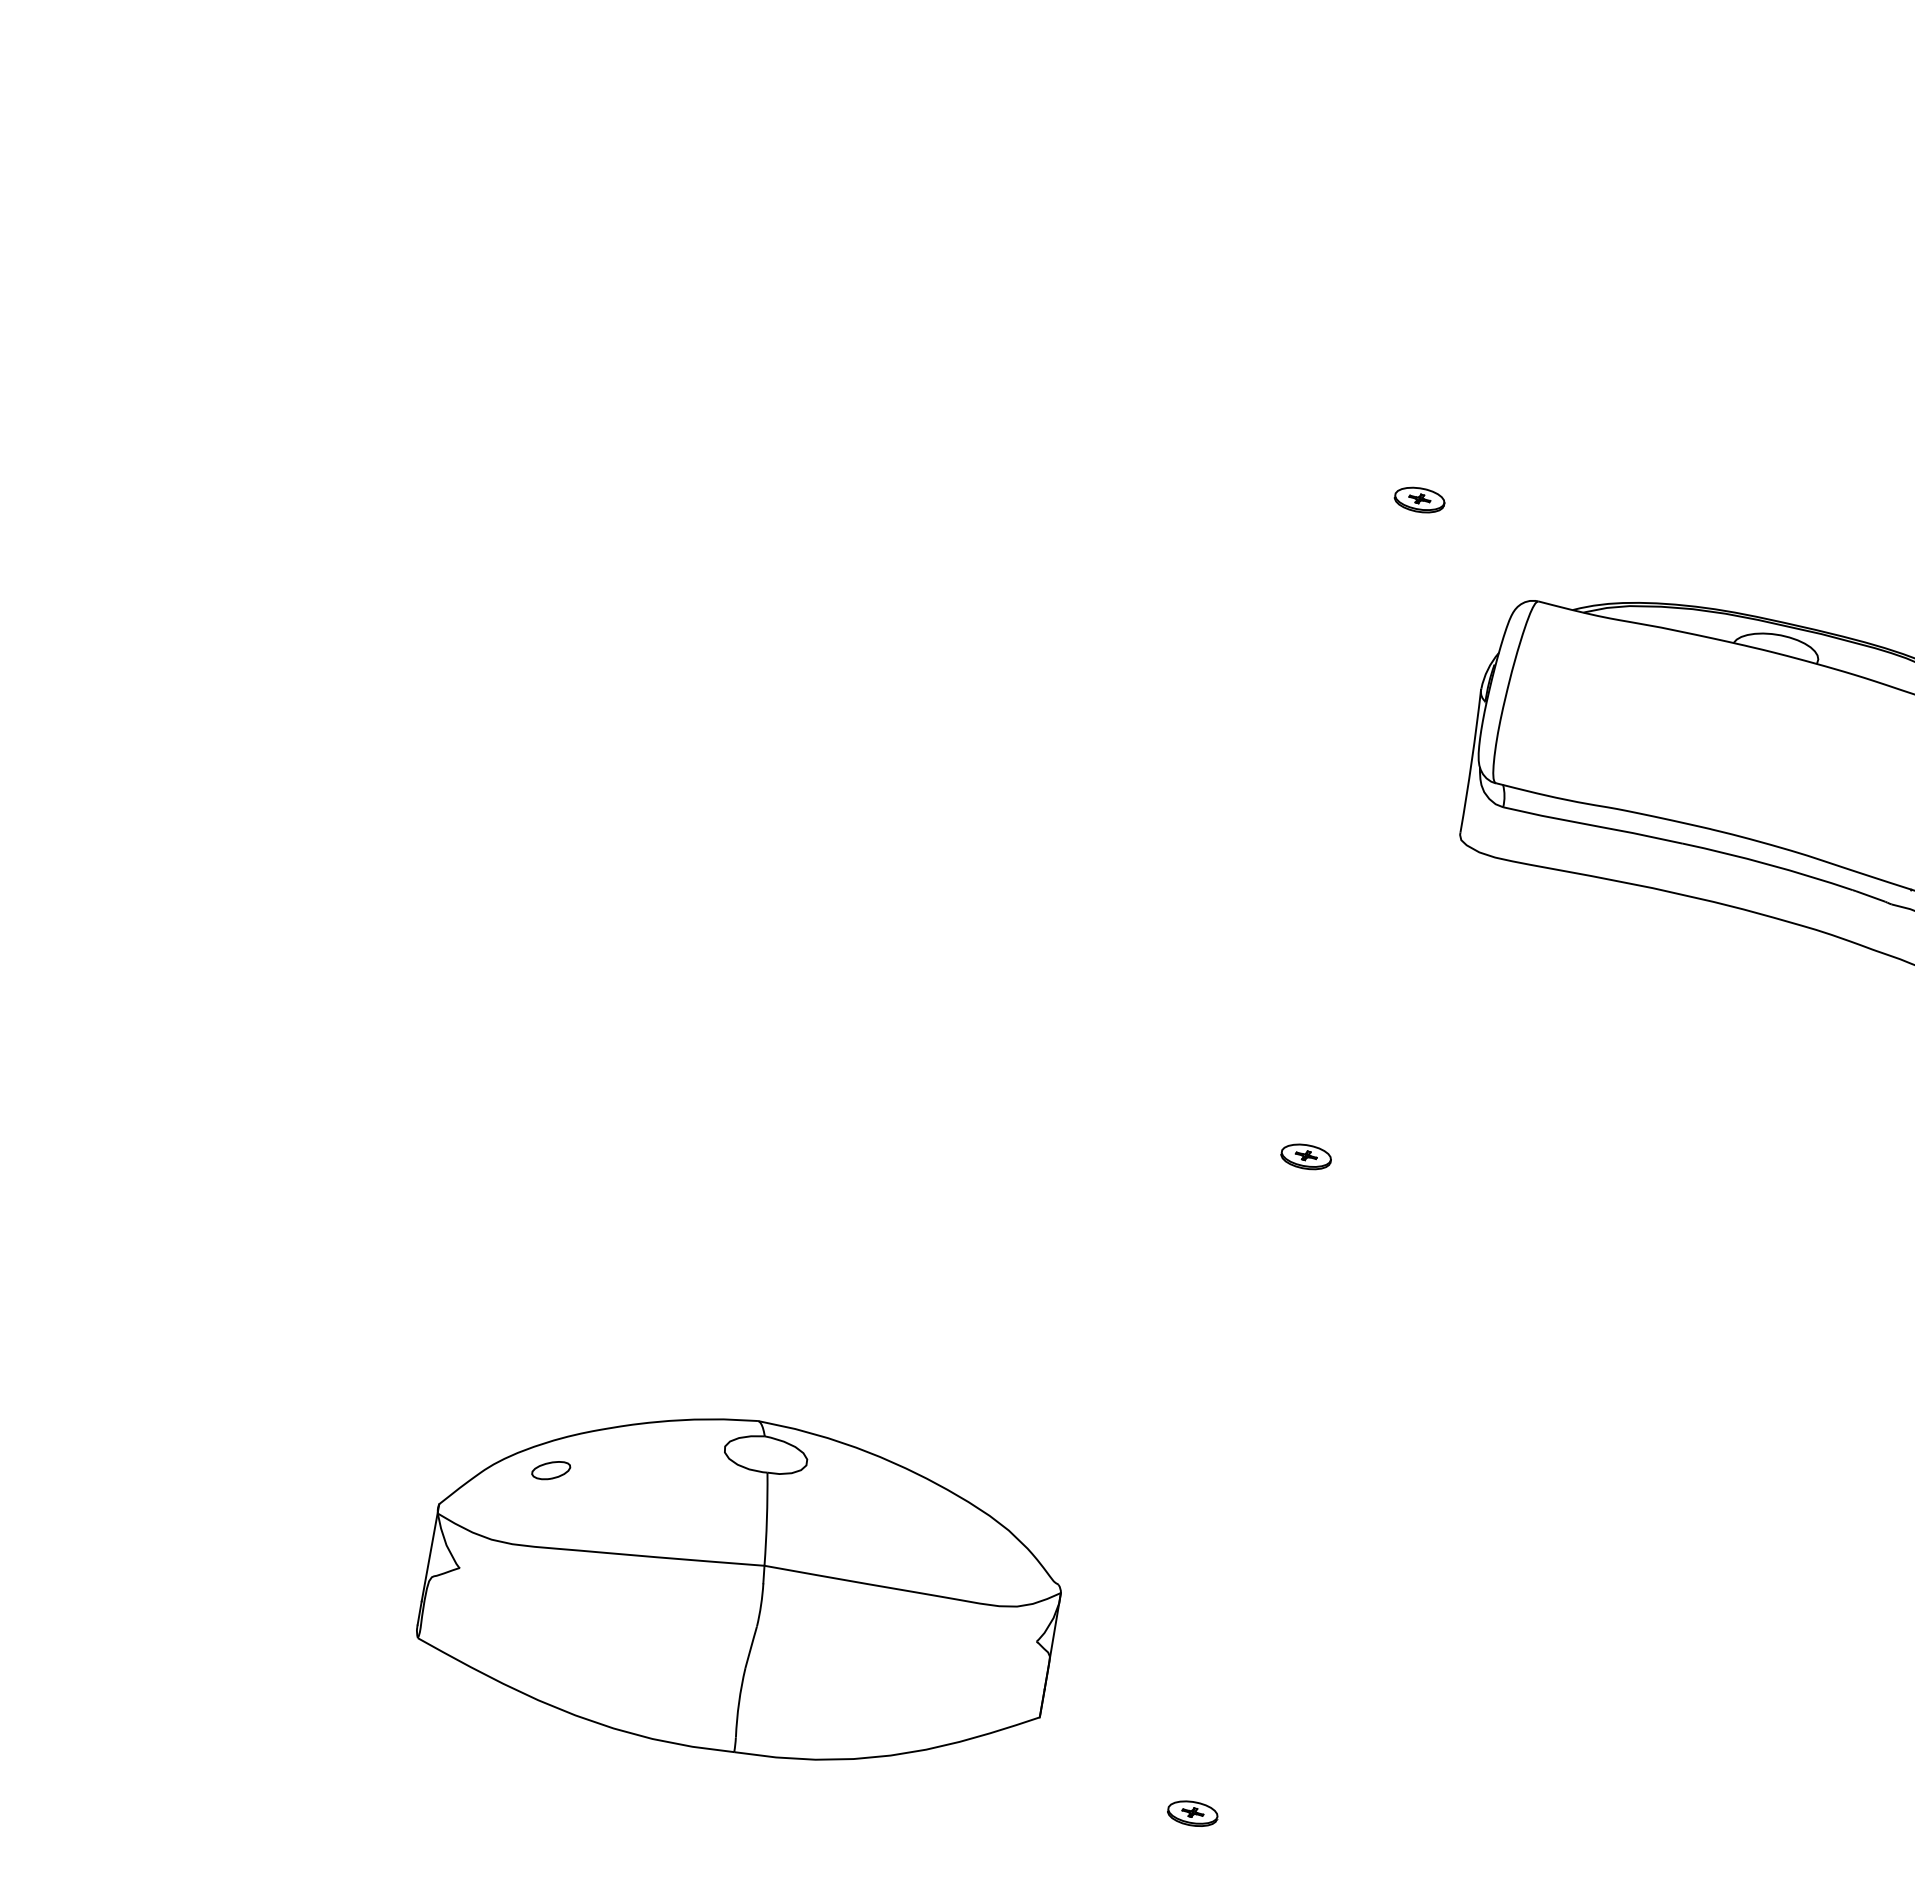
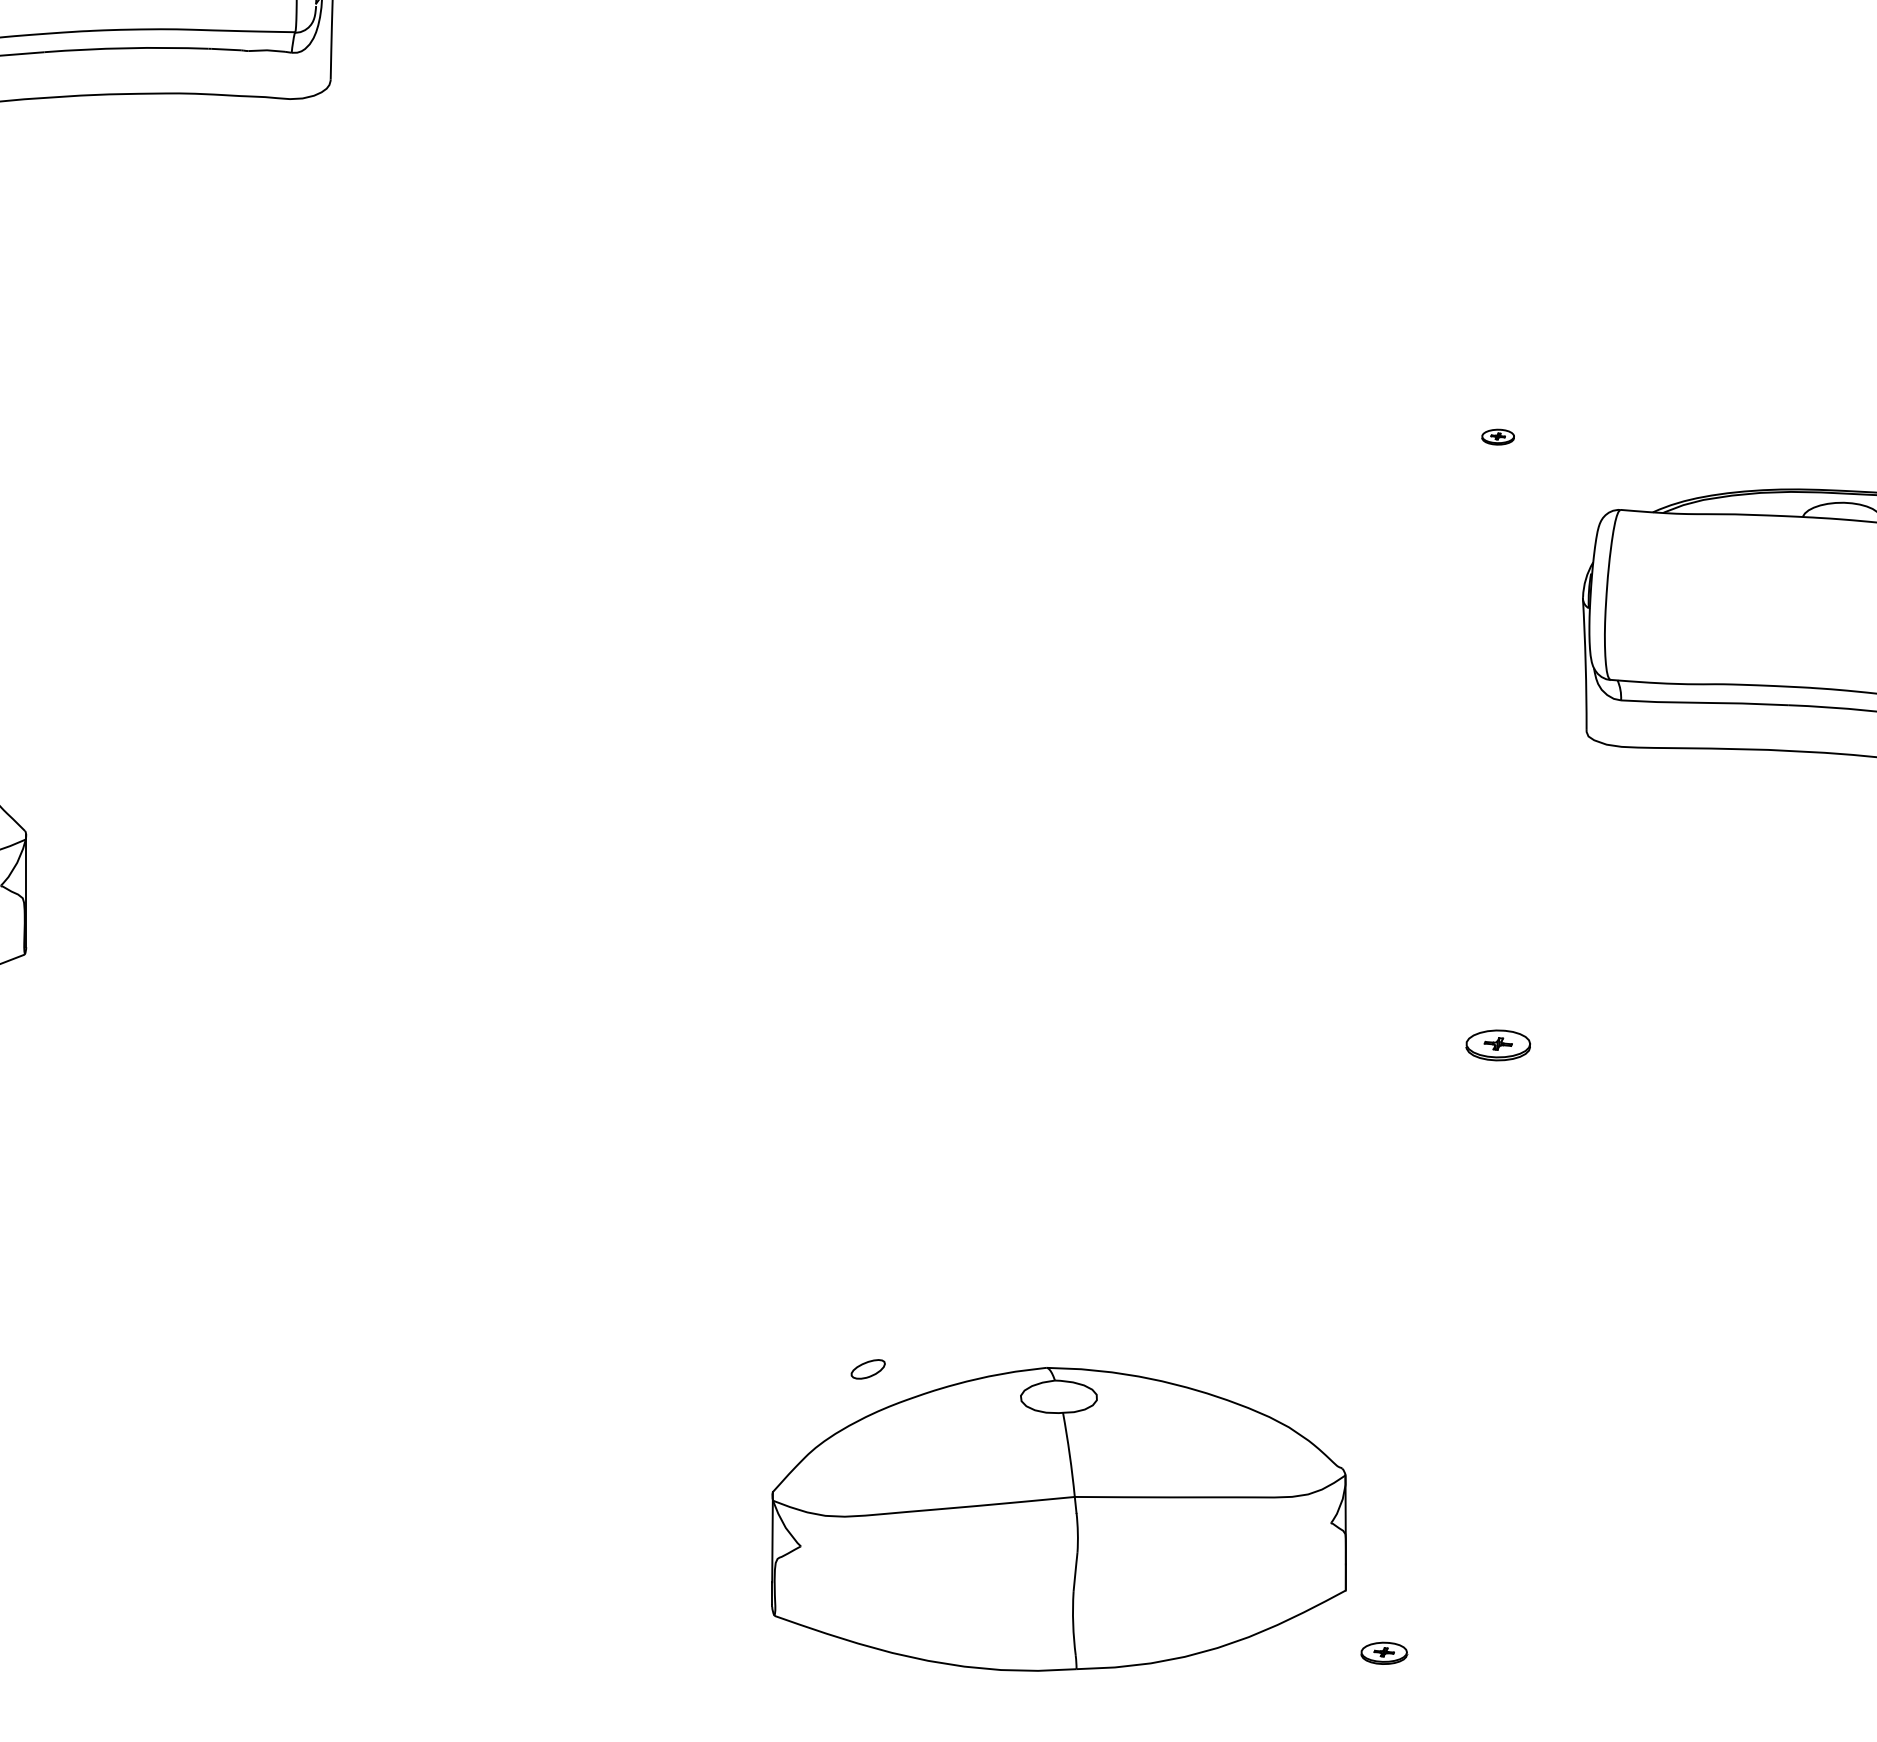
part: (1418, 499) -> (1497, 436), size x0.7
part: (1305, 1155) -> (1497, 1044), size x1.4
part: (550, 1470) -> (867, 1369), moved
part: (1193, 1812) -> (1384, 1652), moved

